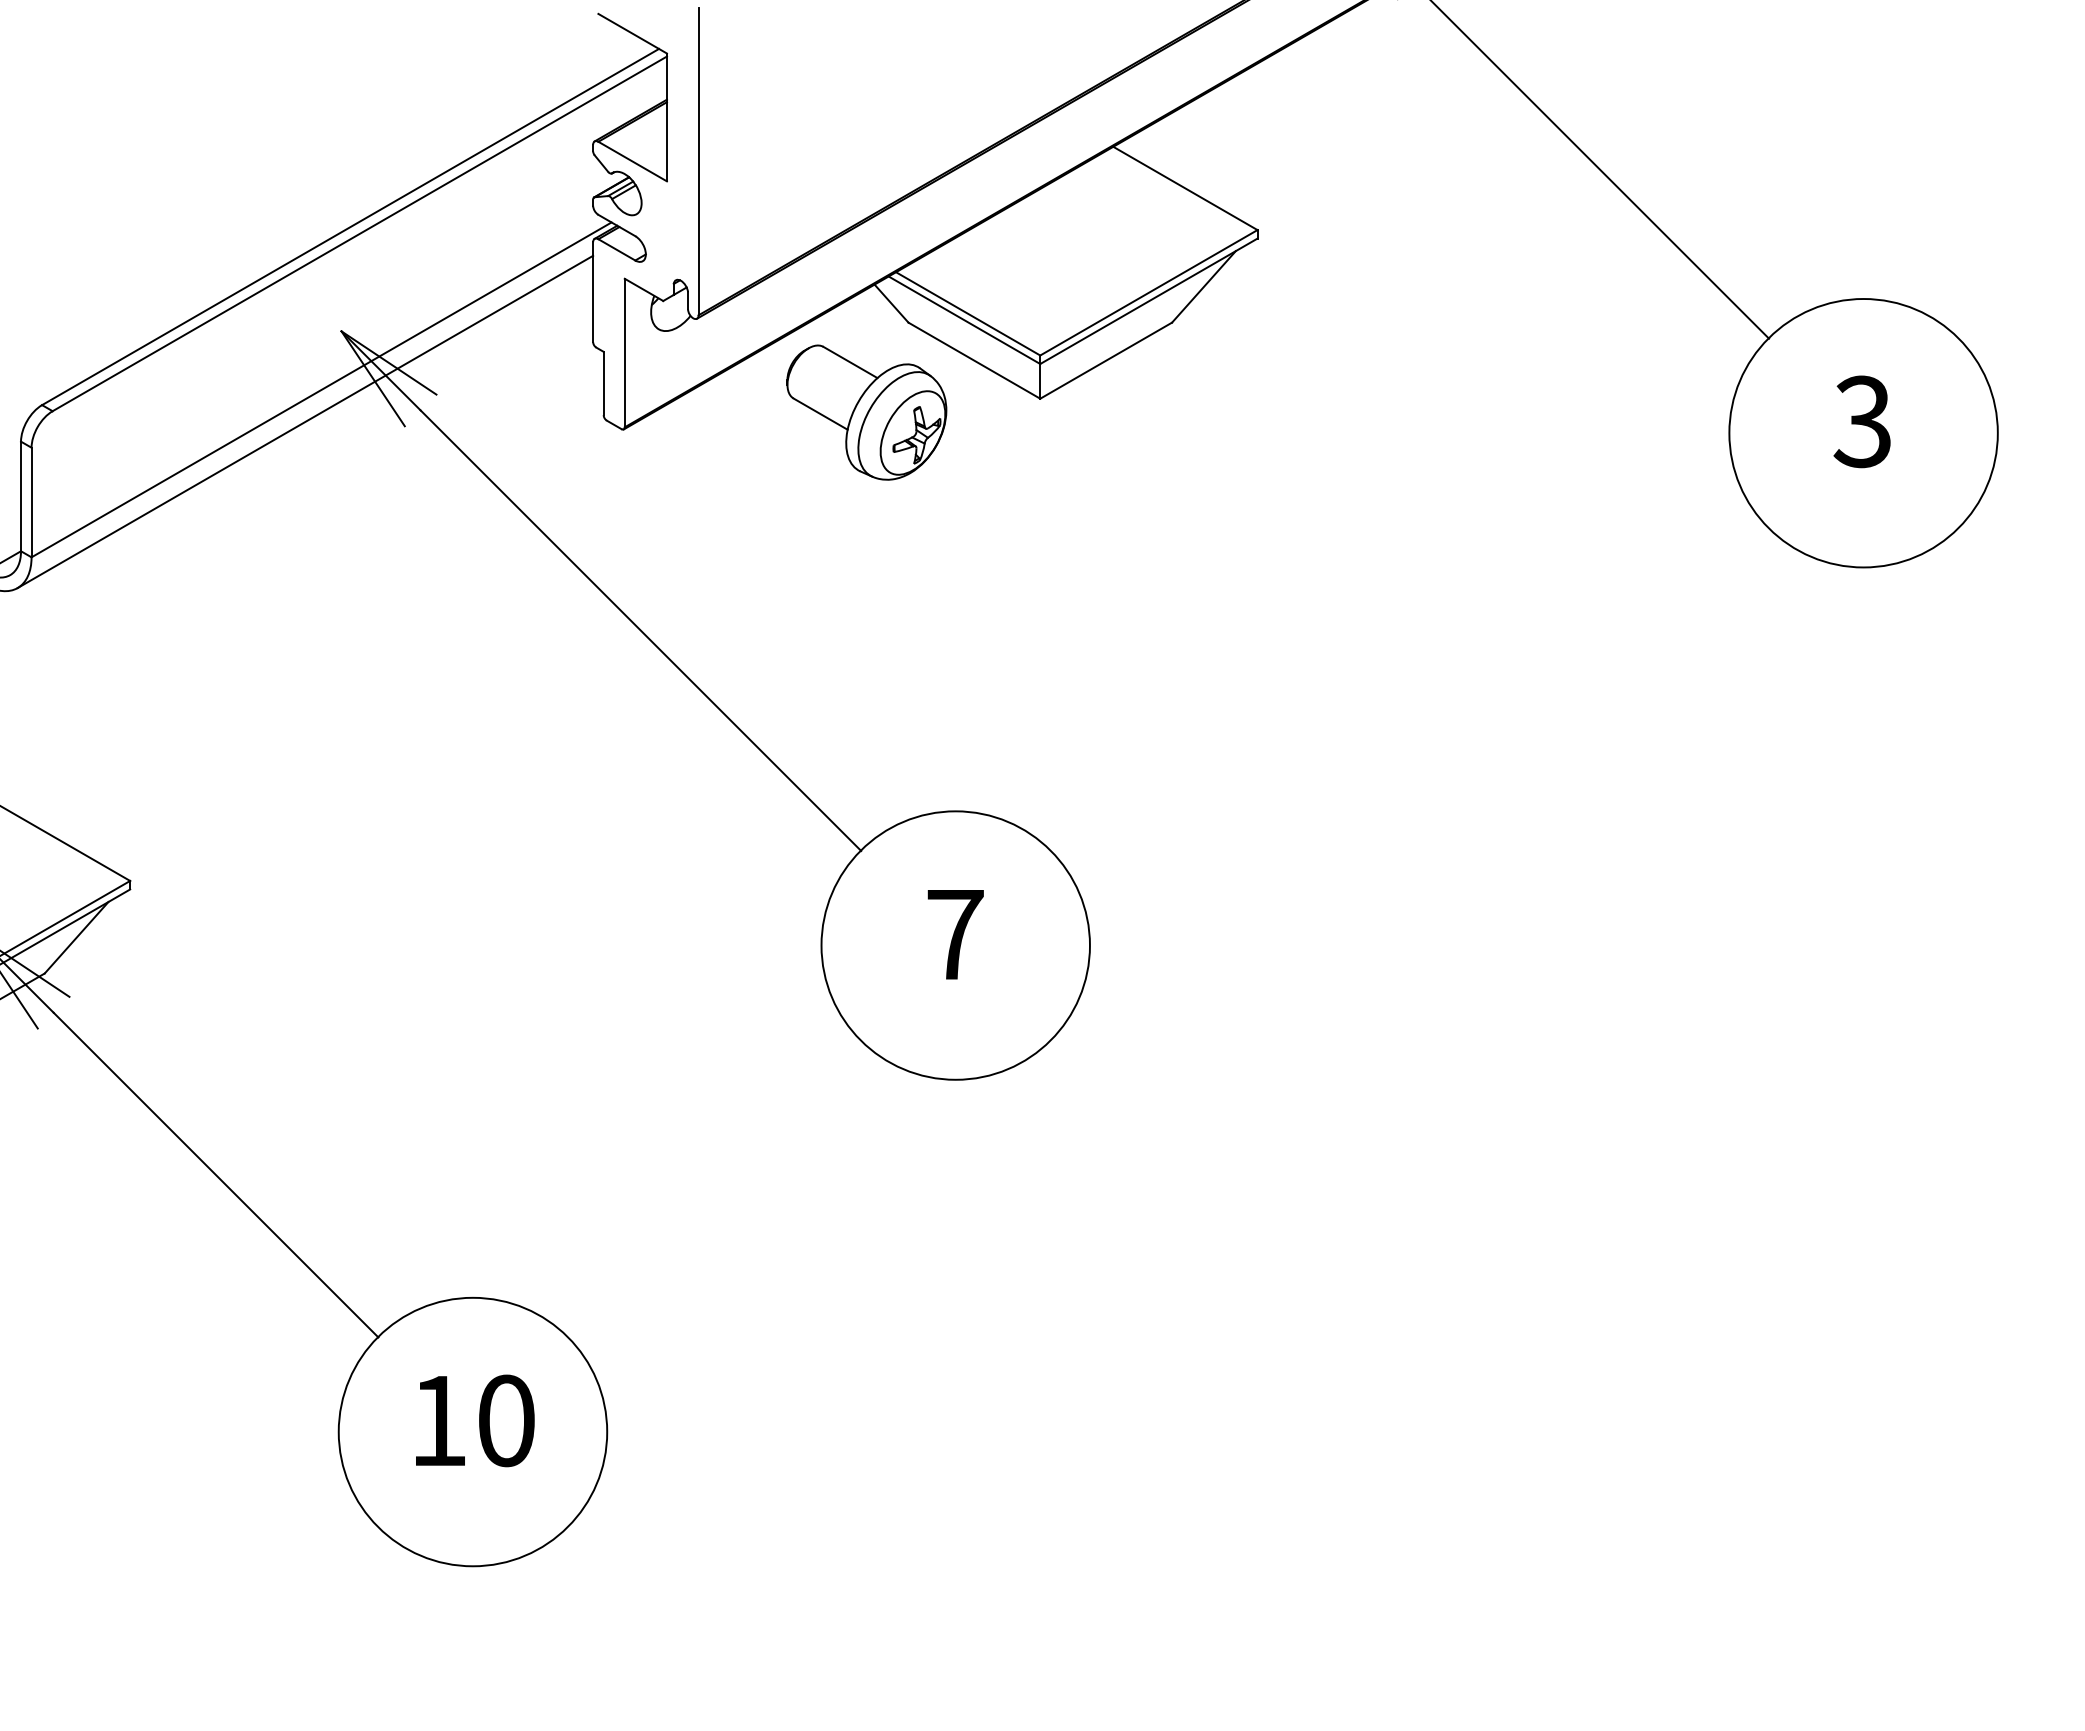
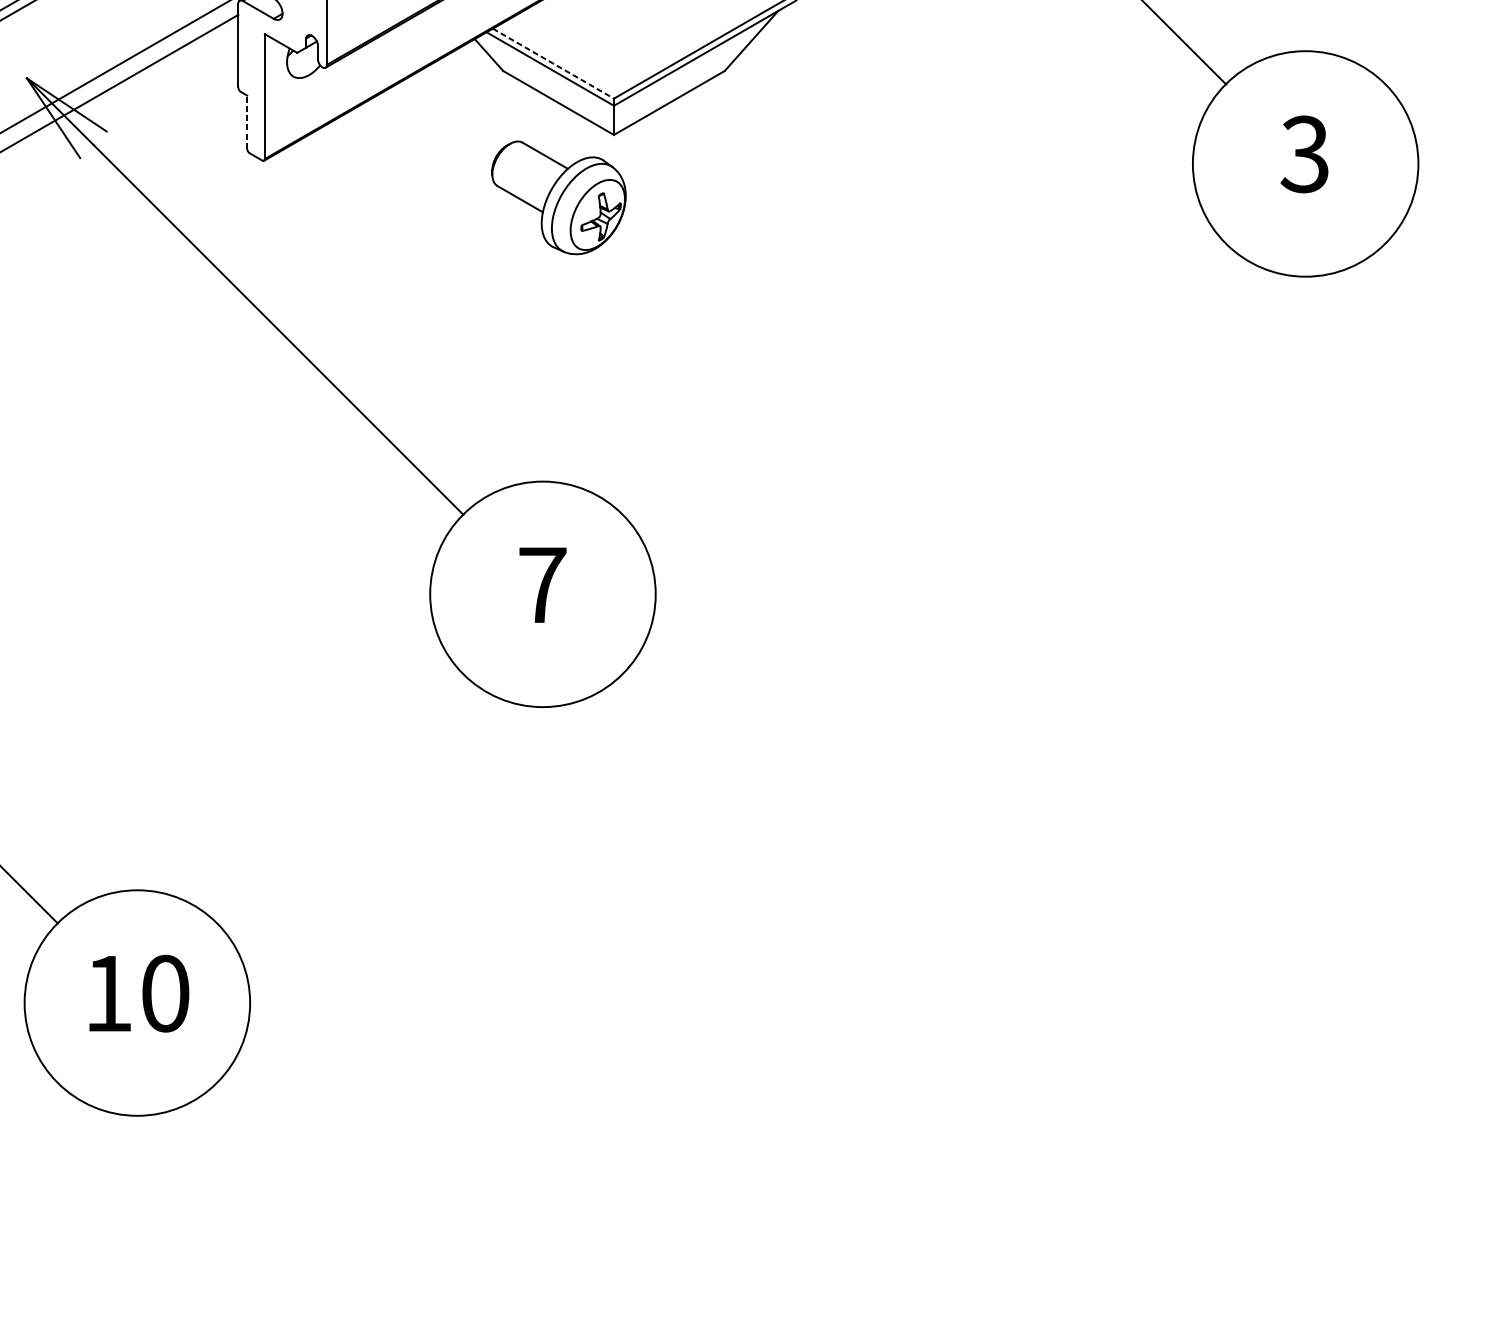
line: (968, 314) -> (553, 64), solid -> dashed
line: (603, 383) -> (247, 122), solid -> dashed
part: (866, 412) -> (558, 197), moved

